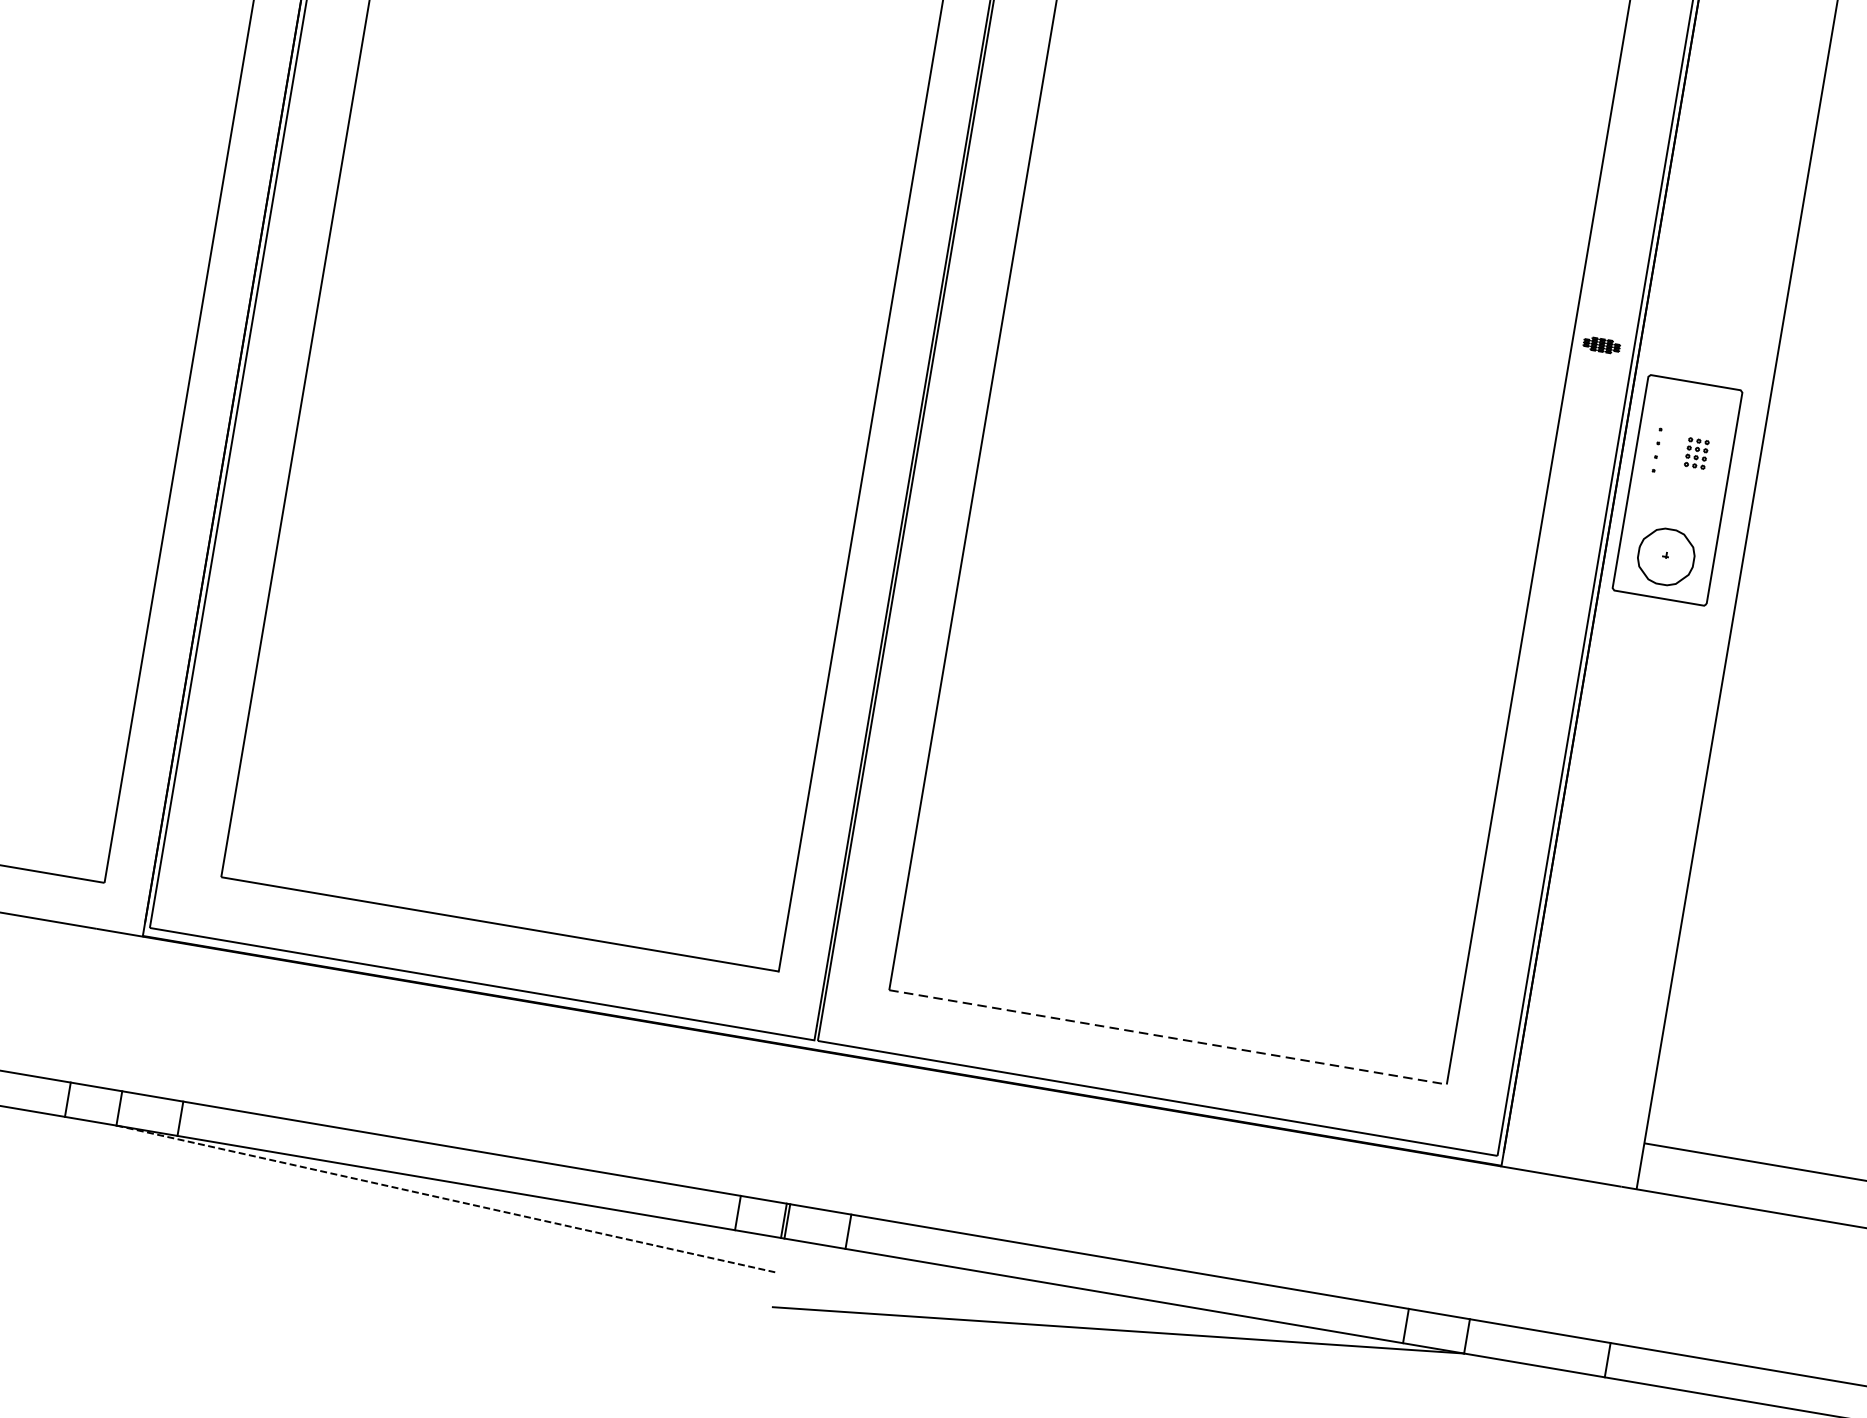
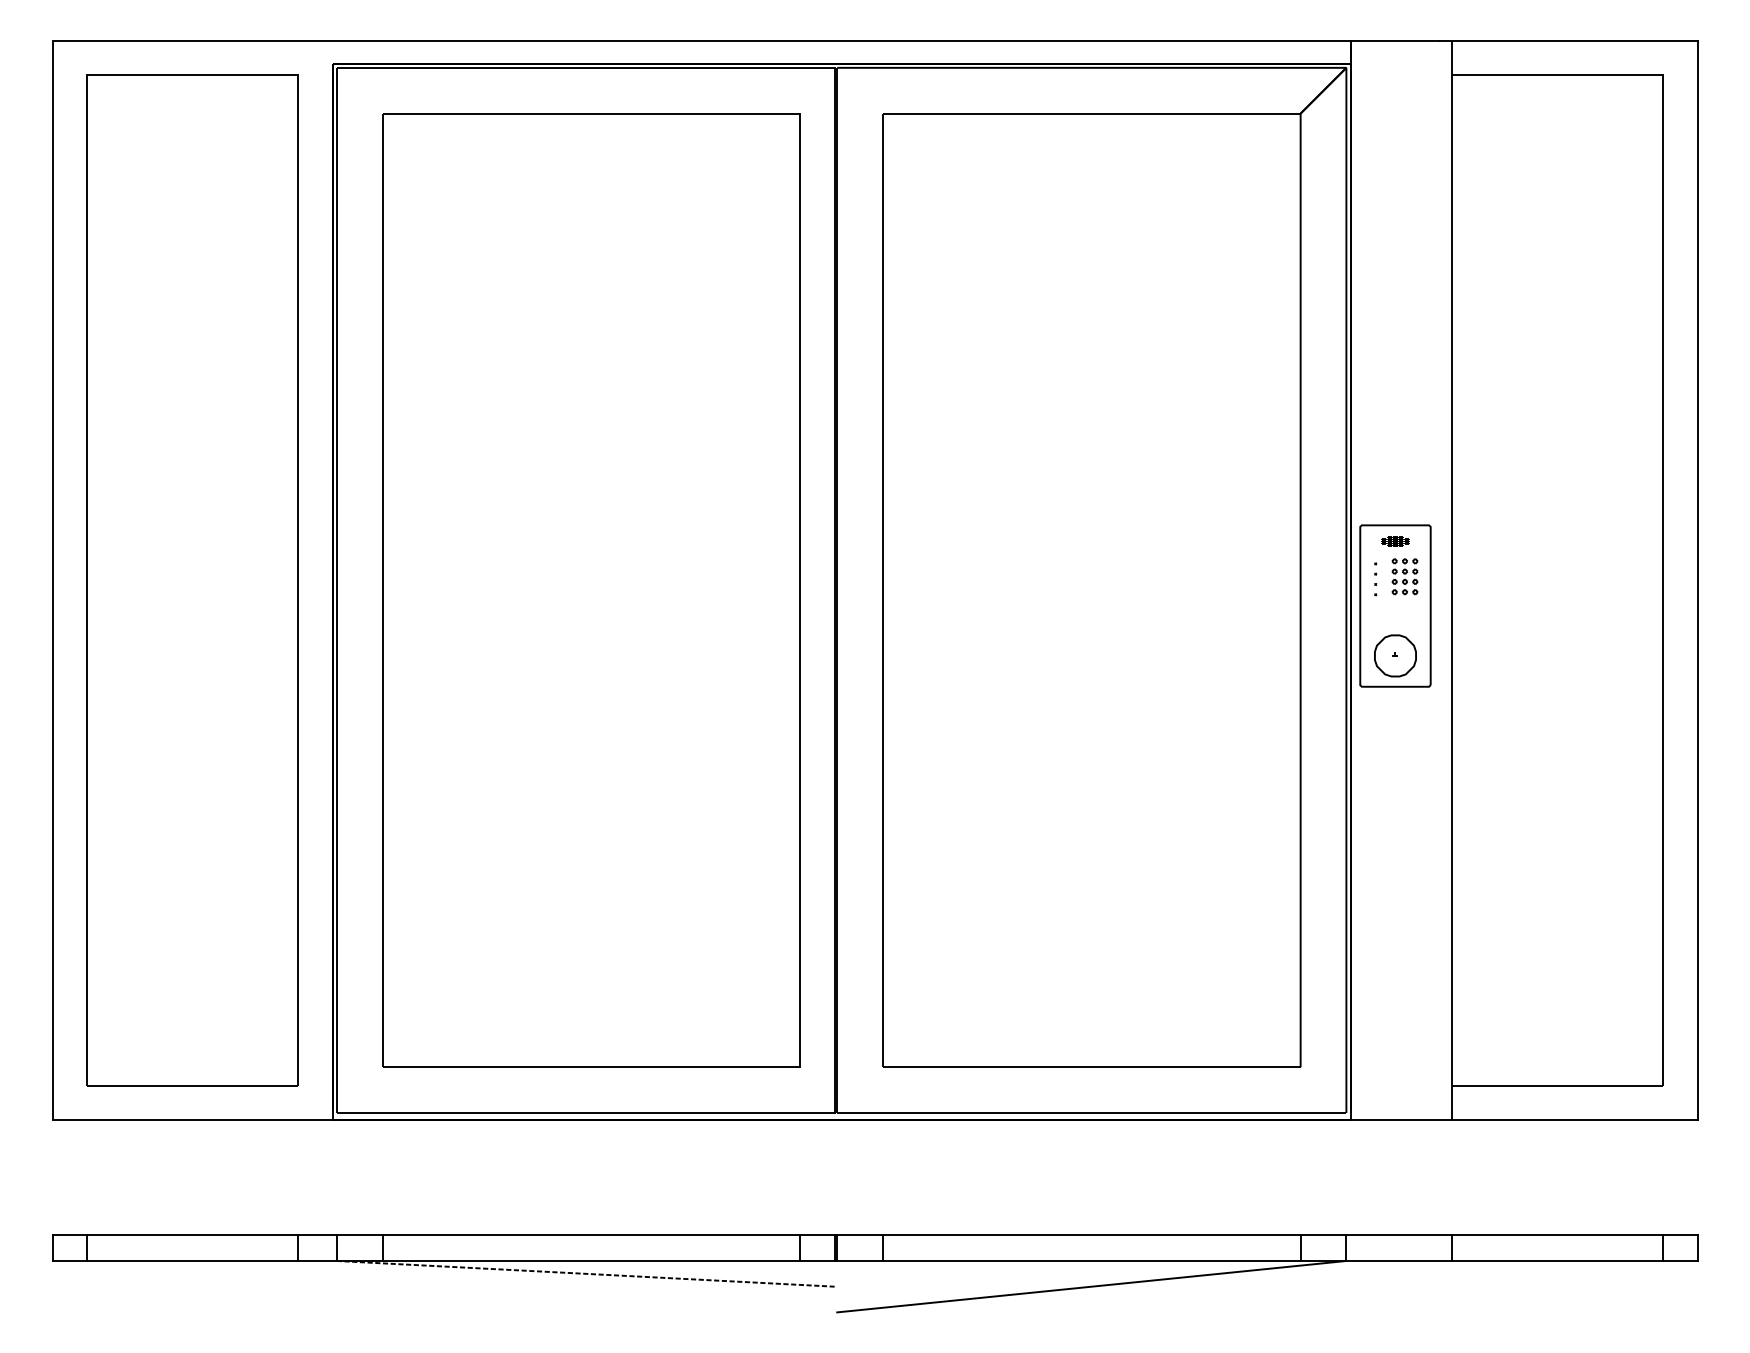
part: (1601, 345) -> (1395, 541), moved
part: (1696, 452) -> (1404, 576), size x1.67
line: (1167, 1037) -> (1091, 1067), dashed -> solid

